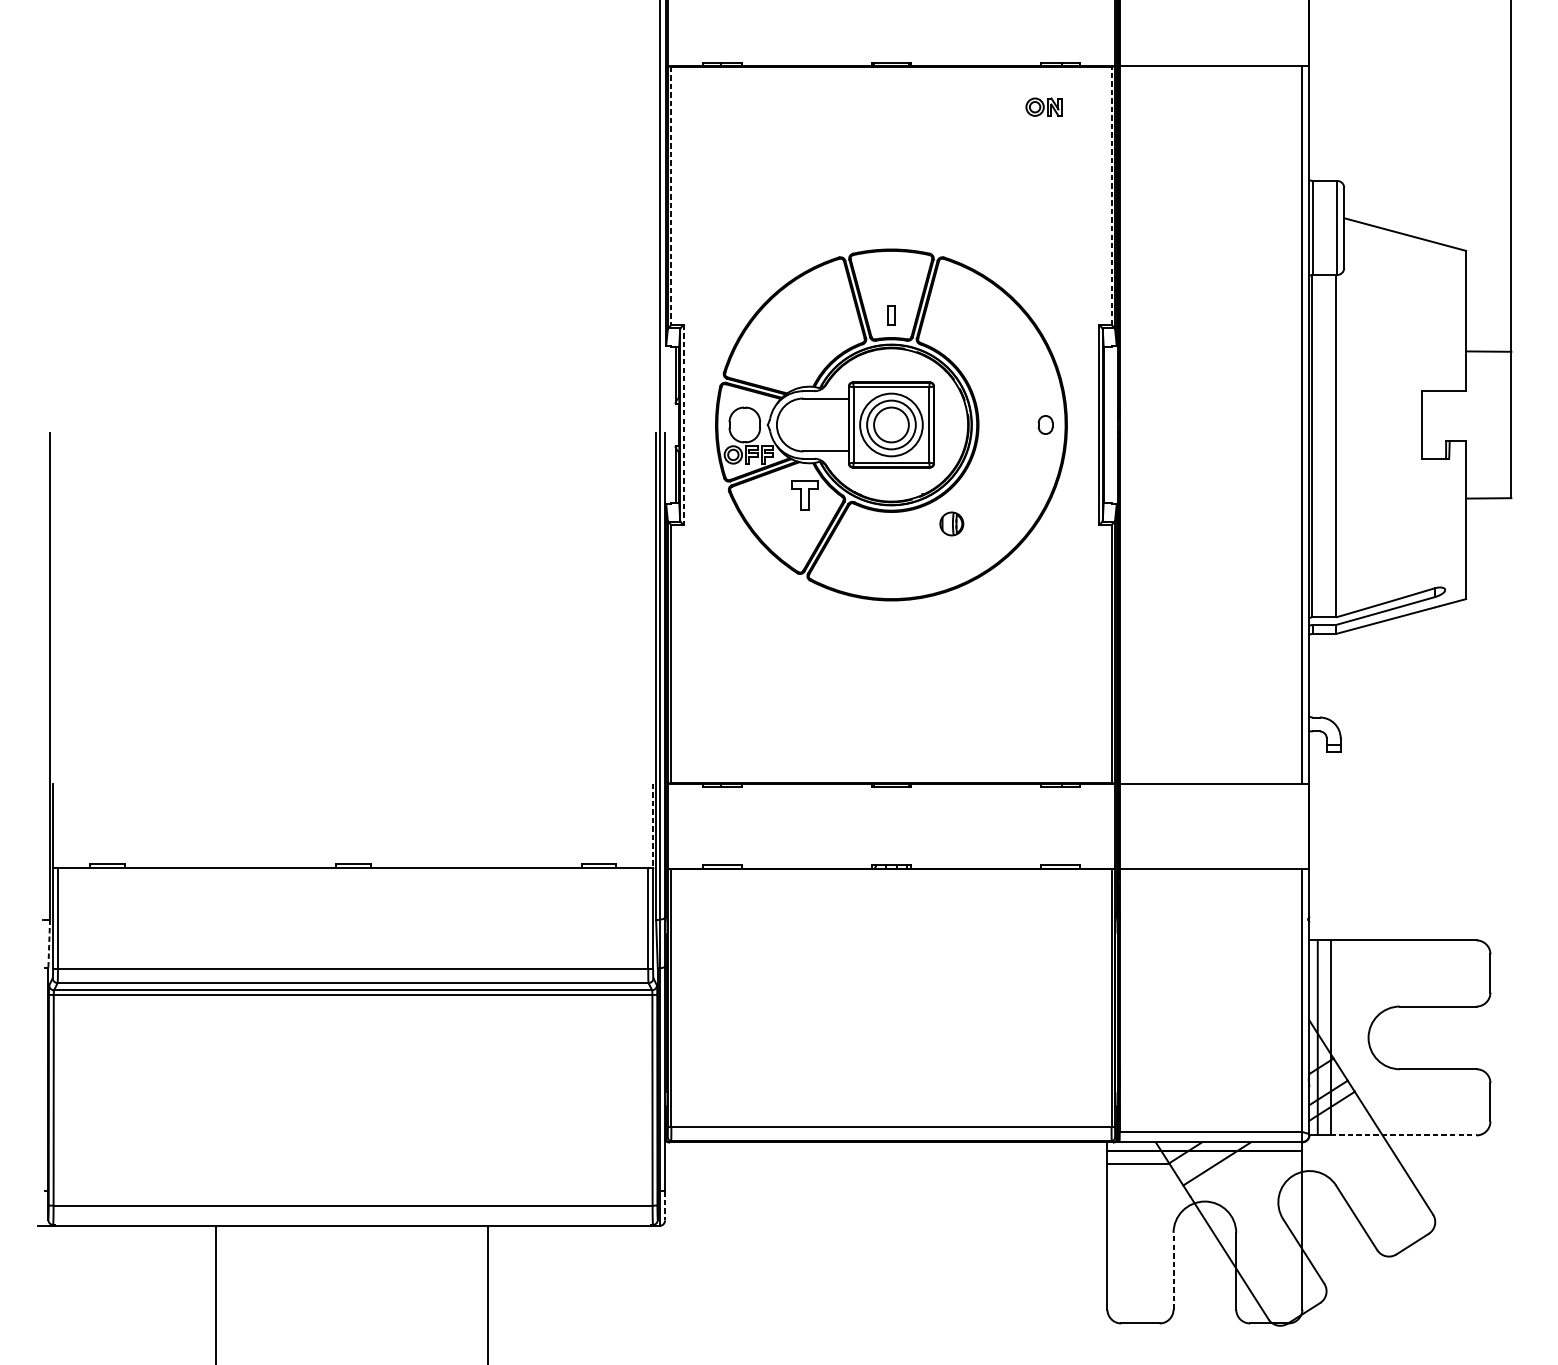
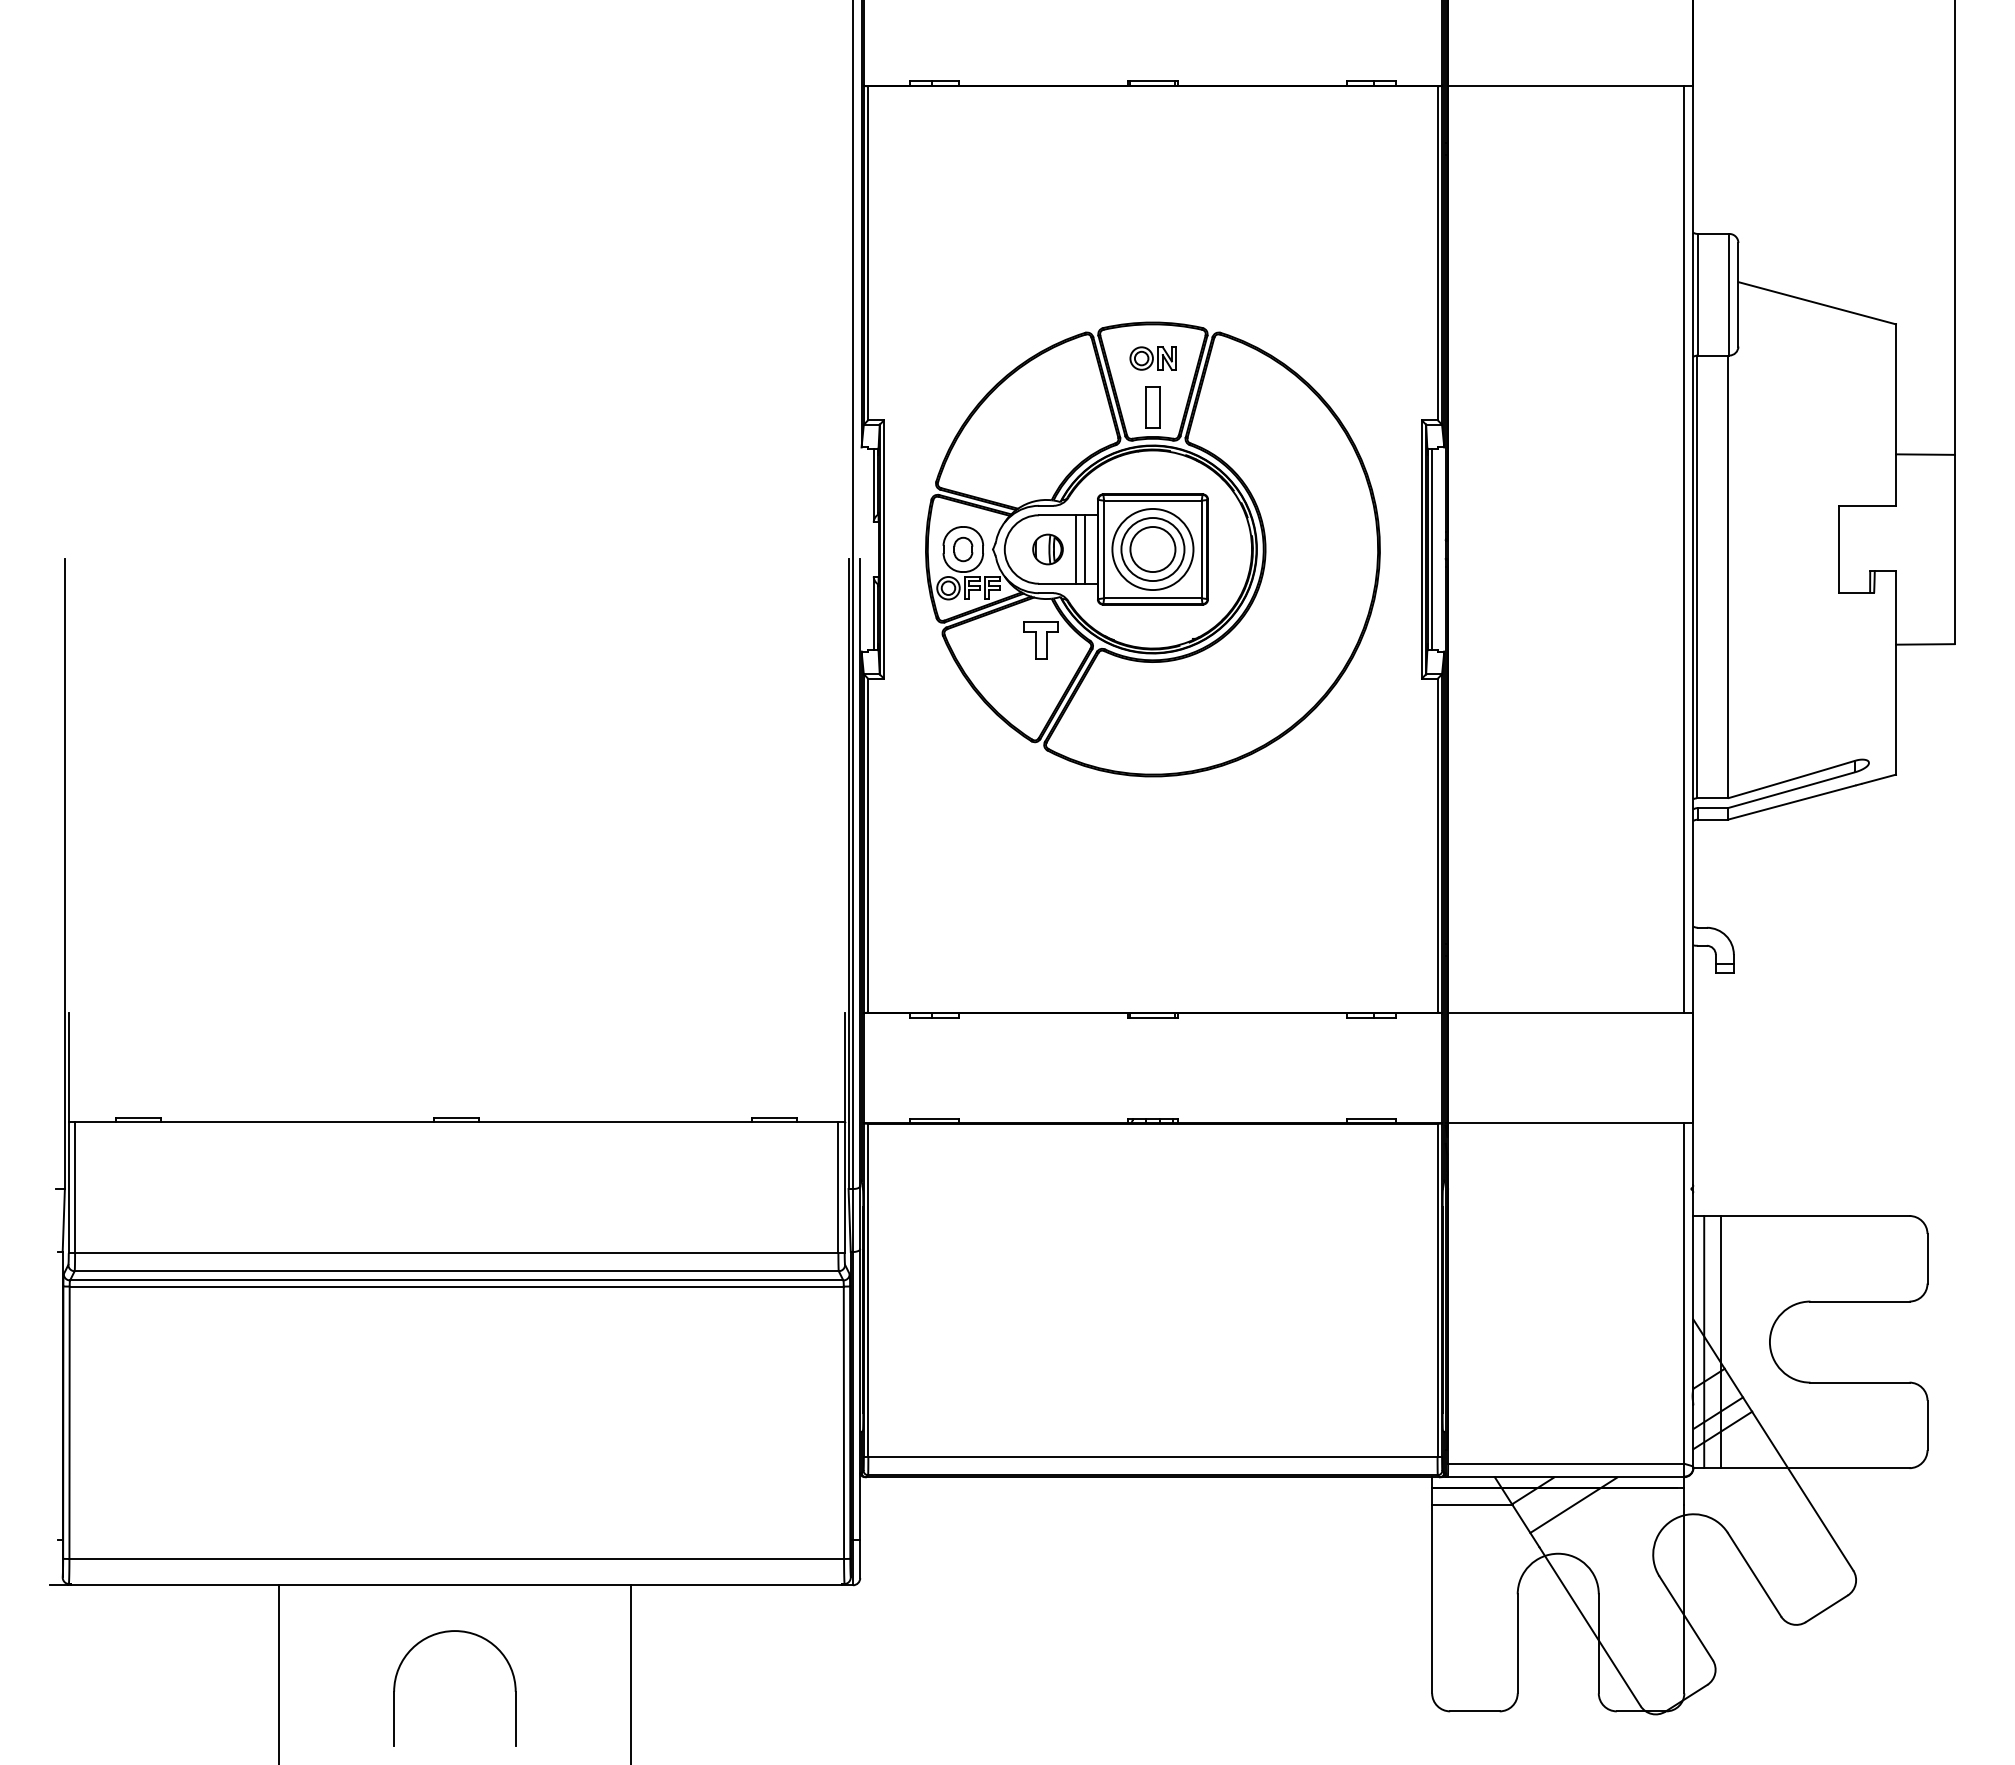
part: (1043, 107) -> (1152, 358), moved
line: (671, 196) -> (868, 253), dashed -> solid
line: (1111, 196) -> (1437, 253), dashed -> solid
part: (891, 315) -> (1152, 407), size x1.67
line: (831, 424) -> (1075, 549), added
line: (838, 424) -> (1084, 549), added
part: (1045, 424) -> (963, 549), moved
line: (1107, 424) -> (1432, 549), added
line: (683, 425) -> (884, 550), dashed -> solid
part: (951, 523) -> (1047, 549), moved
line: (652, 826) -> (844, 1068), dashed -> solid
line: (49, 943) -> (63, 1220), dashed -> solid
line: (1403, 1135) -> (1815, 1468), dashed -> solid
line: (665, 1206) -> (860, 1559), dashed -> solid
part: (342, 1263) -> (443, 1633), added
line: (1173, 1270) -> (1517, 1643), dashed -> solid

